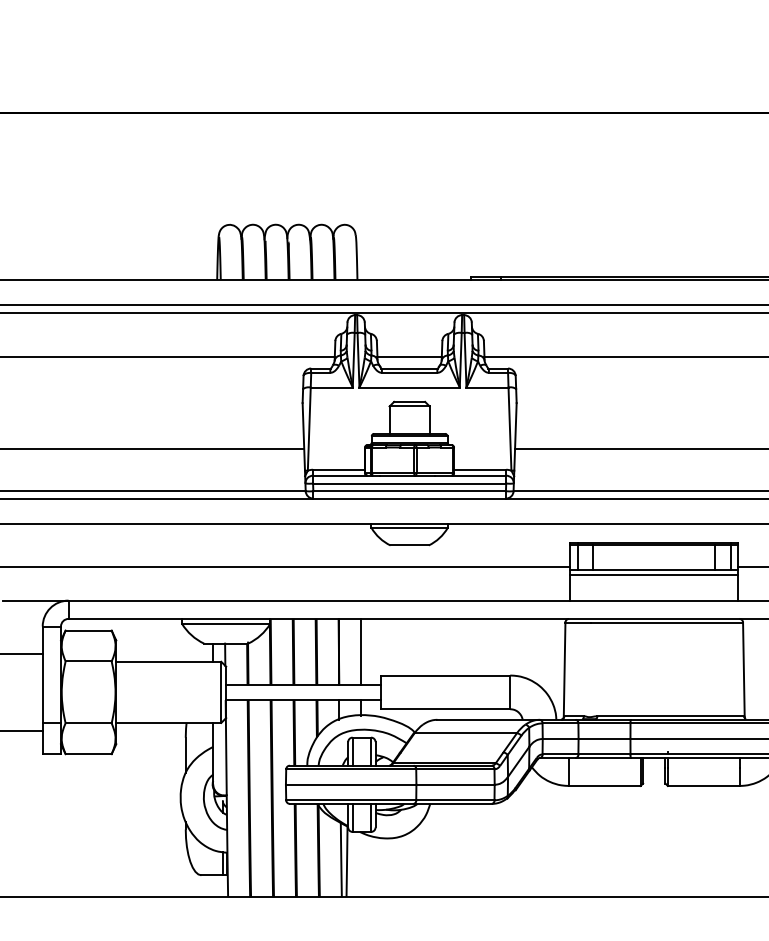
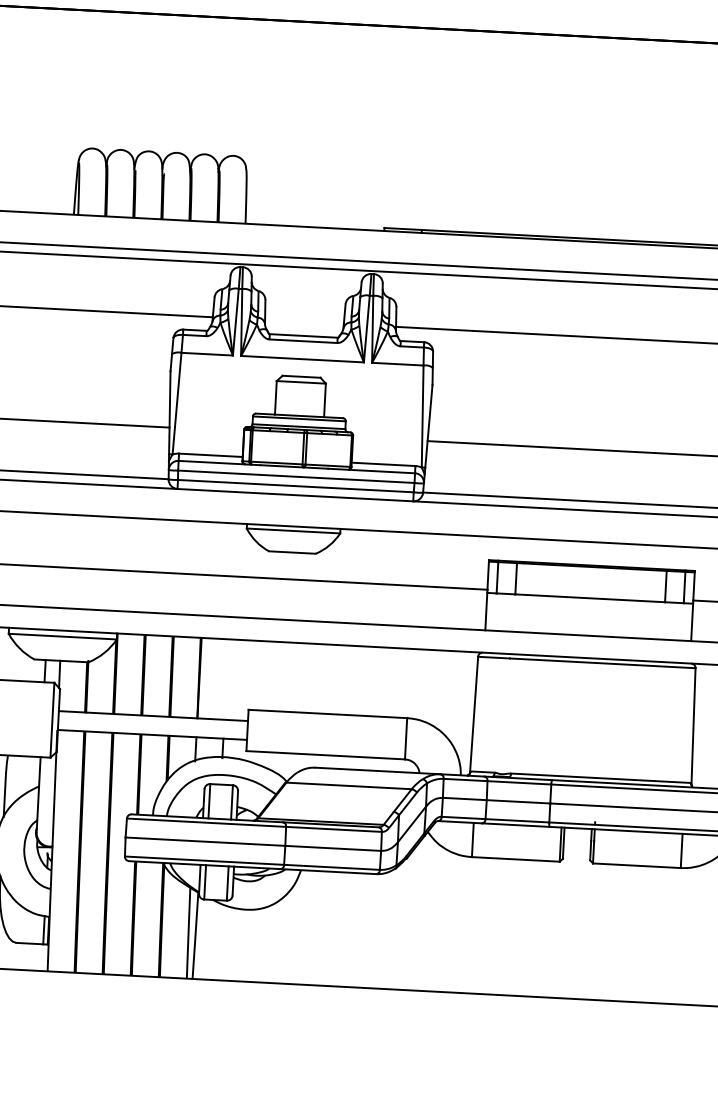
line: (409, 357) -> (304, 322), removed
line: (654, 575) -> (590, 604), removed
line: (361, 651) -> (226, 679), removed

